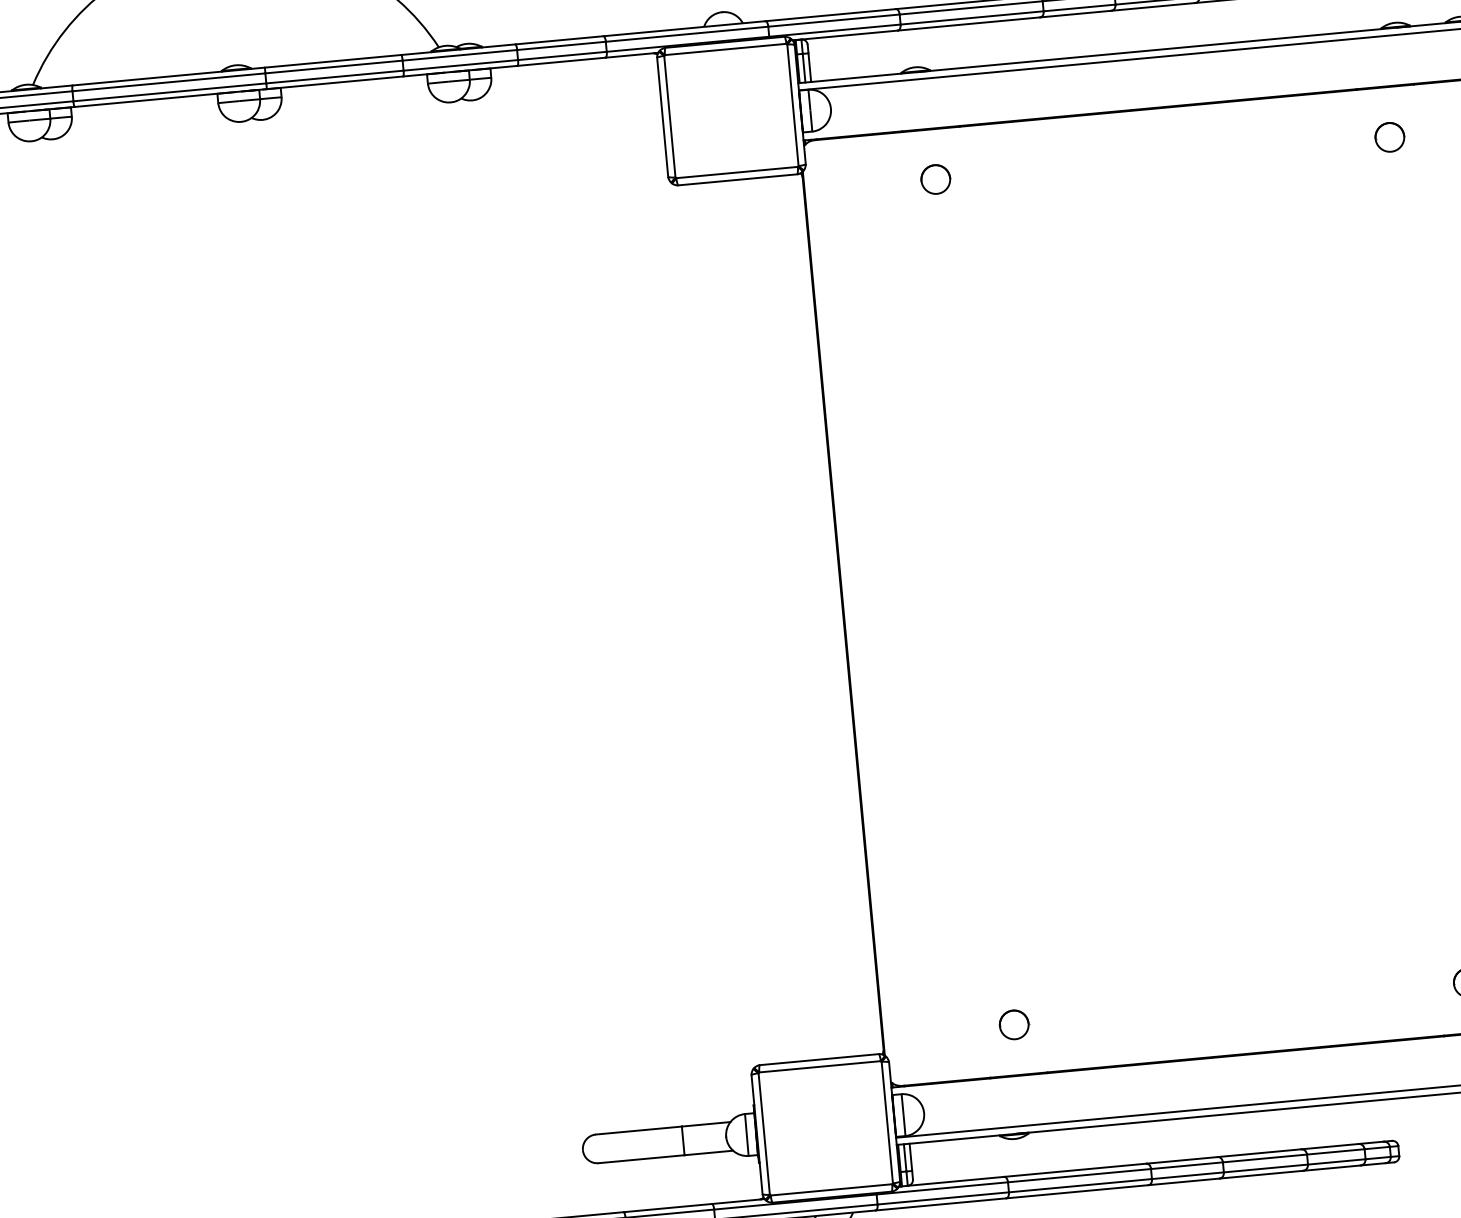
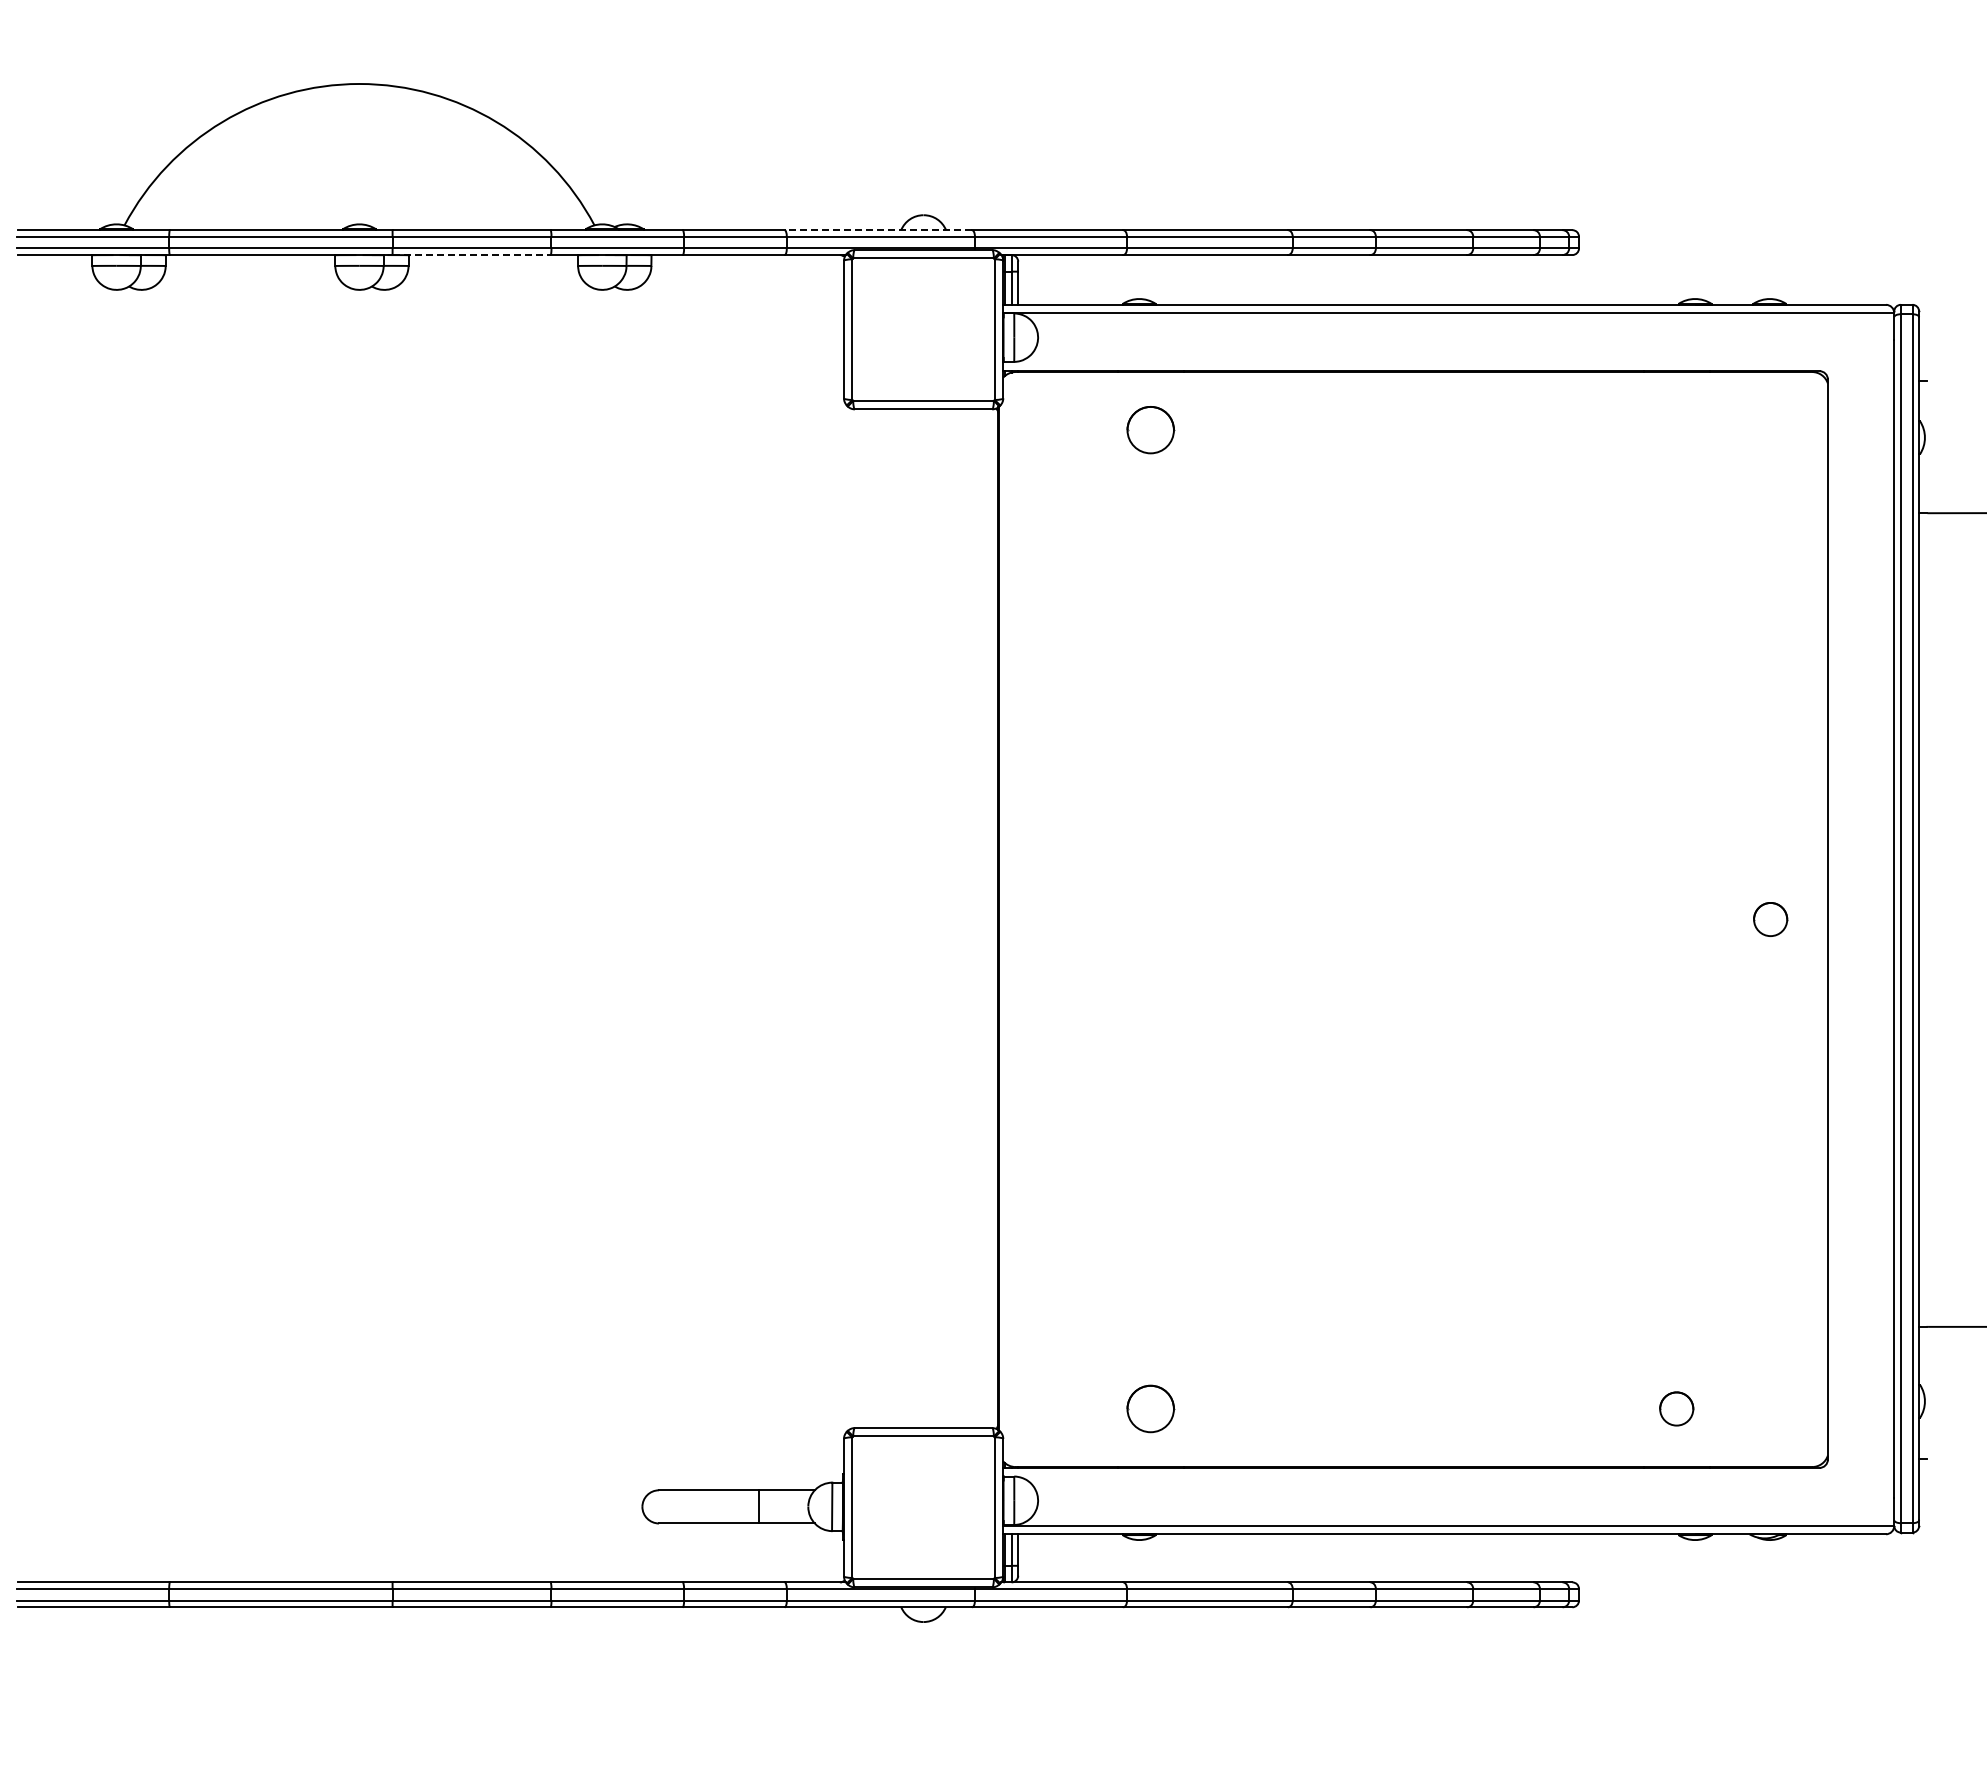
line: (684, 29) -> (878, 230), solid -> dashed
line: (335, 83) -> (472, 255), solid -> dashed
part: (1389, 136) -> (1676, 429), removed
part: (936, 178) -> (1151, 429), size x1.4
part: (1014, 1024) -> (1151, 1408), size x1.4

